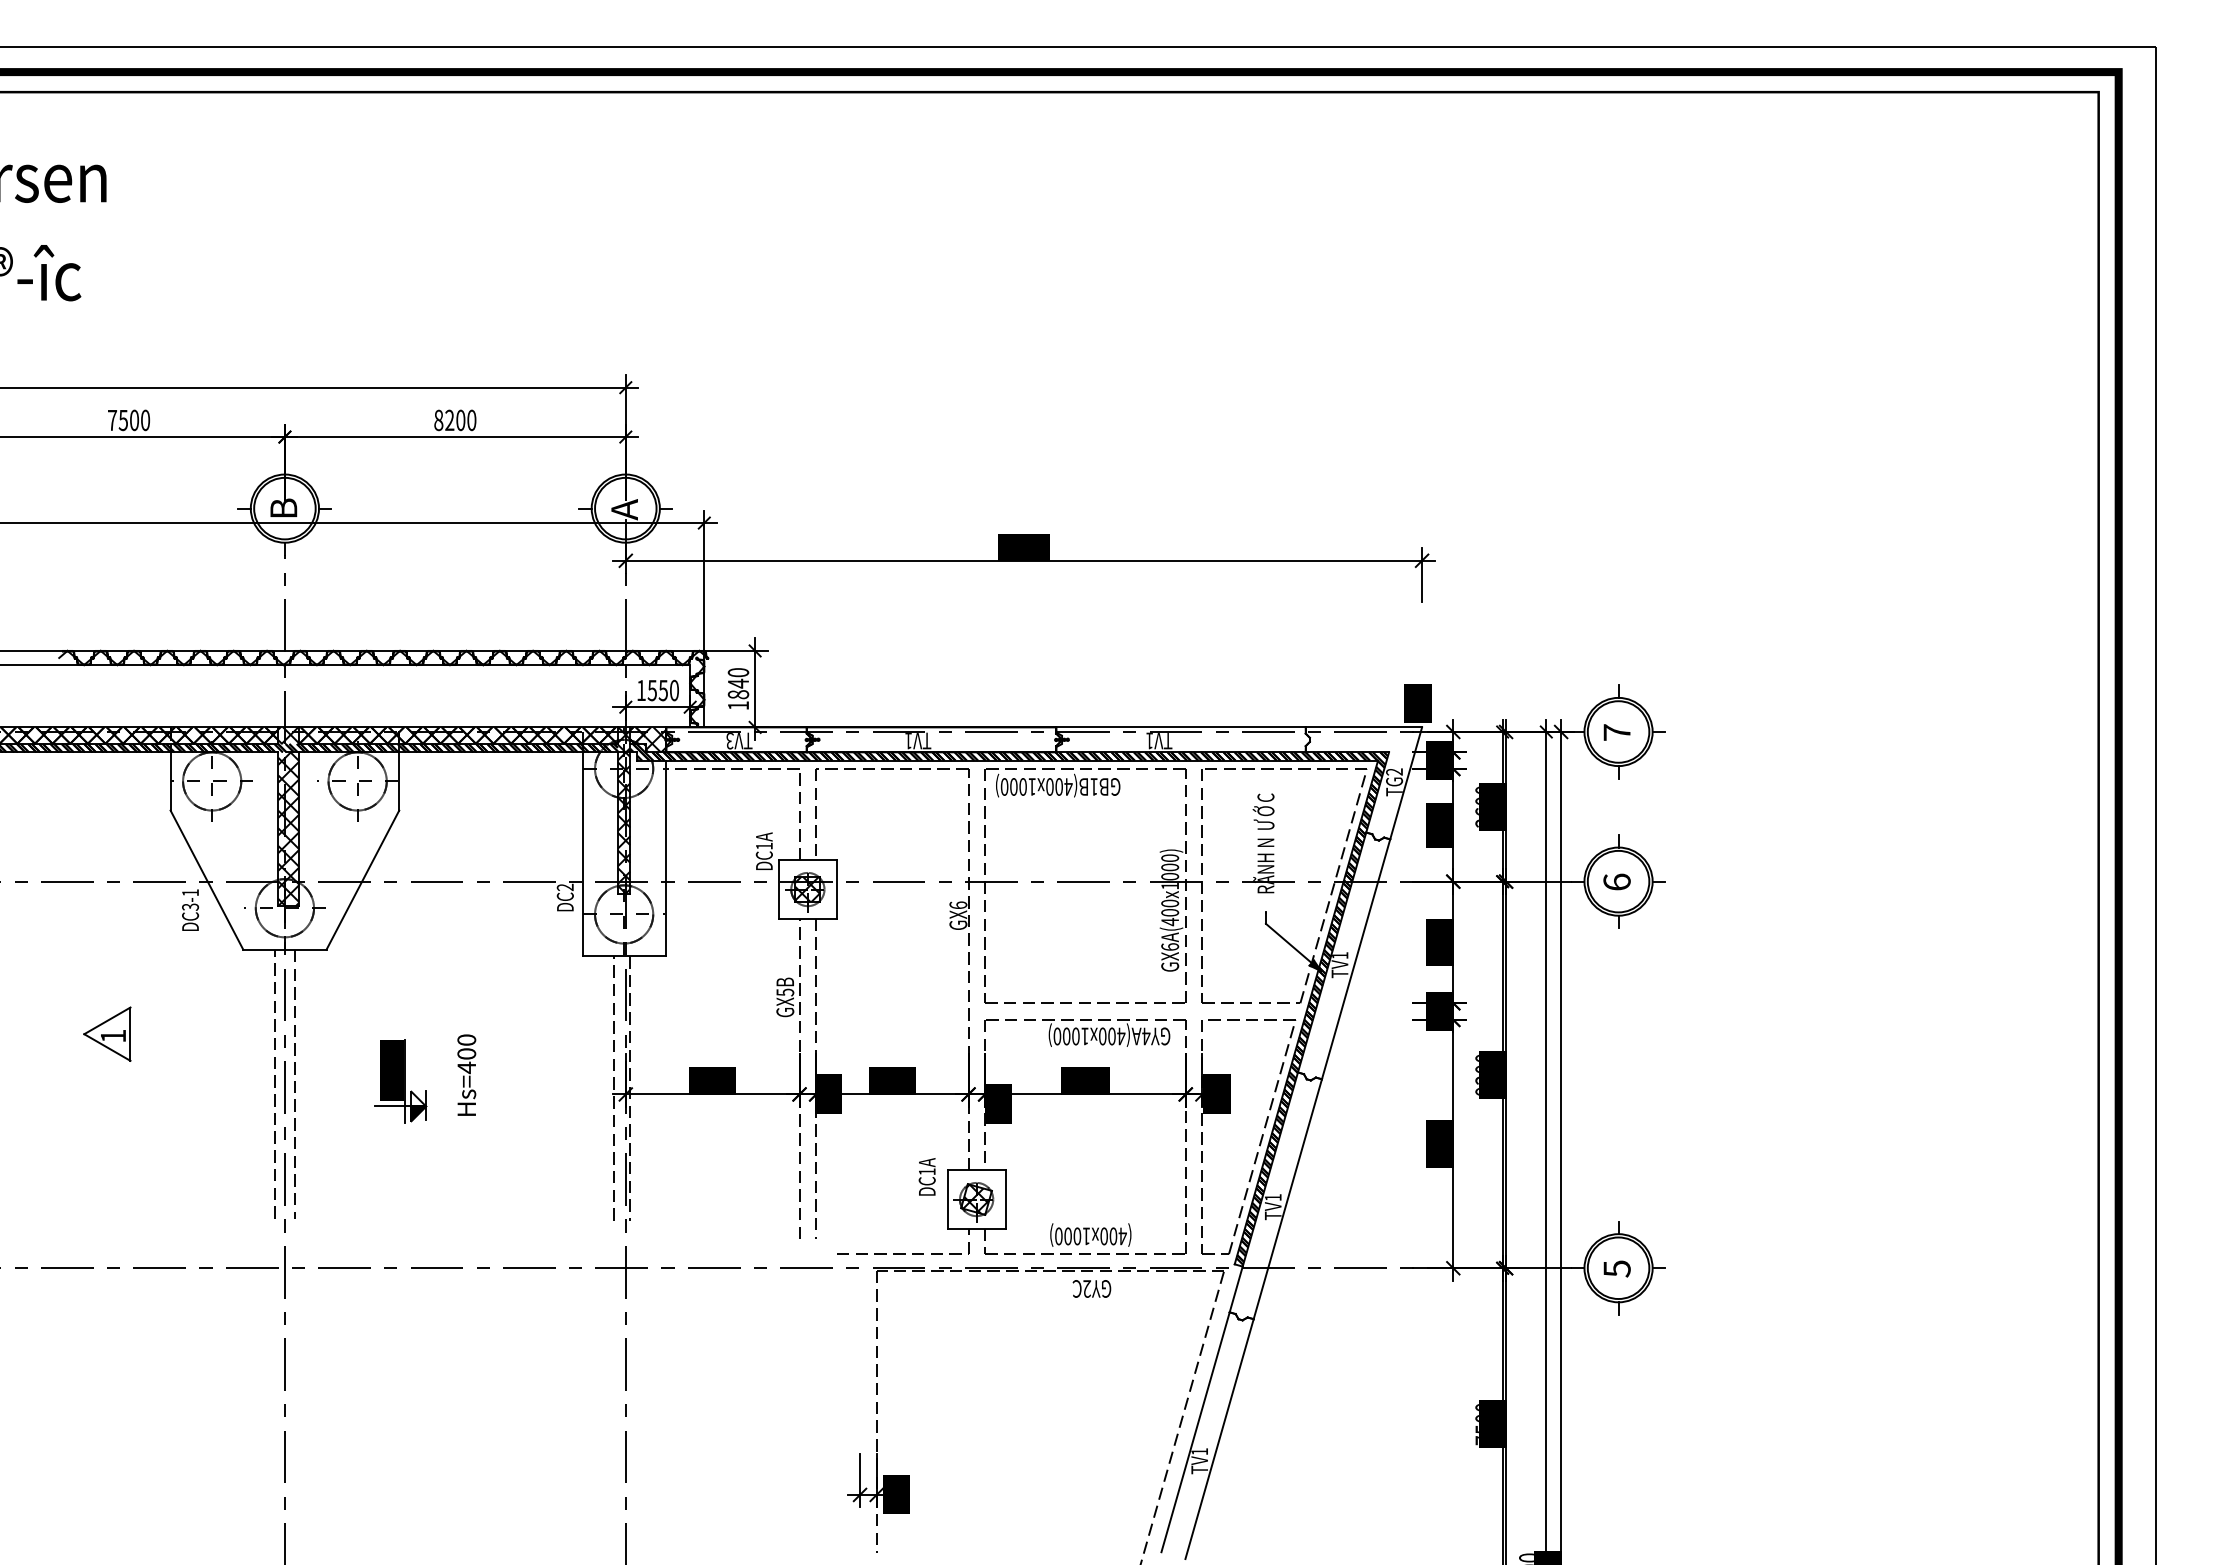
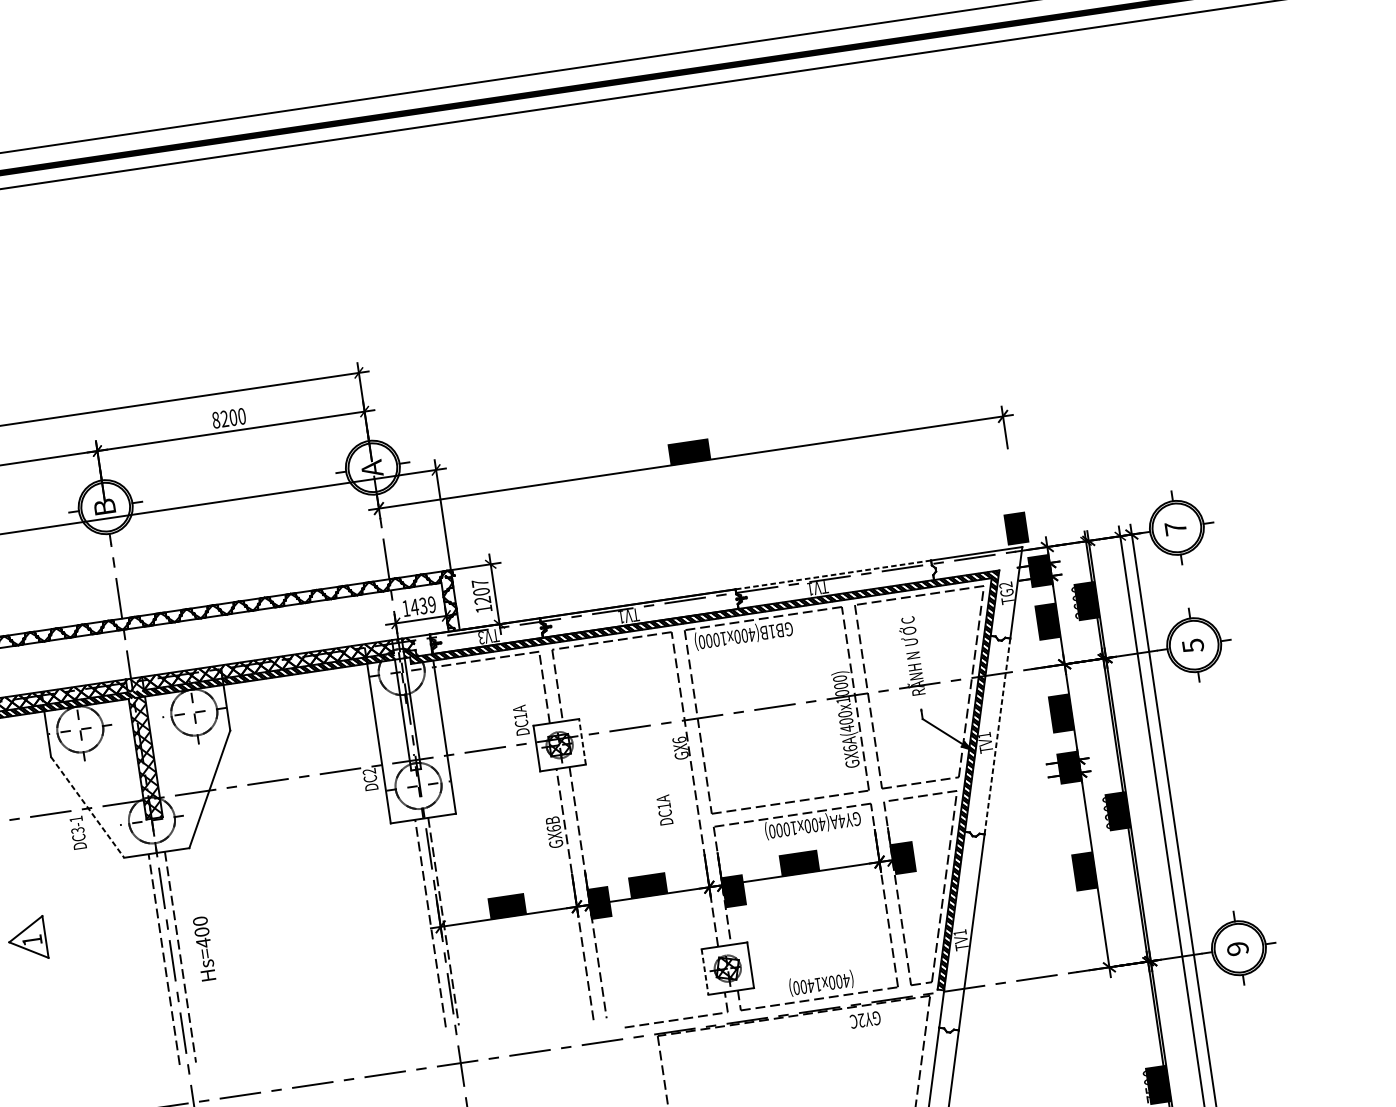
text: (738, 683) -> (481, 591), 1840 -> 1207
text: (662, 690) -> (422, 606), 1550 -> 1439
line: (1180, 727) -> (833, 575), solid -> dashed
hatch: (655, 739) -> (422, 645), removed
hatch: (623, 810) -> (406, 704), removed
line: (206, 880) -> (87, 807), solid -> dashed
text: (1616, 882) -> (1192, 646), 6 -> 5
line: (836, 889) -> (582, 741), solid -> dashed
line: (1356, 959) -> (997, 736), solid -> dashed
text: (785, 992) -> (554, 828), GX5B -> GX6B
text: (466, 1074) -> (204, 948), moved
part: (400, 1081) -> (262, 942), removed
text: (926, 1176) -> (664, 809), moved
line: (947, 1200) -> (705, 972), solid -> dashed
text: (1077, 1236) -> (811, 985), (400x1000) -> (400x1400)
text: (1616, 1268) -> (1237, 948), 5 -> 9
text: (1091, 1288) -> (865, 1019), moved

